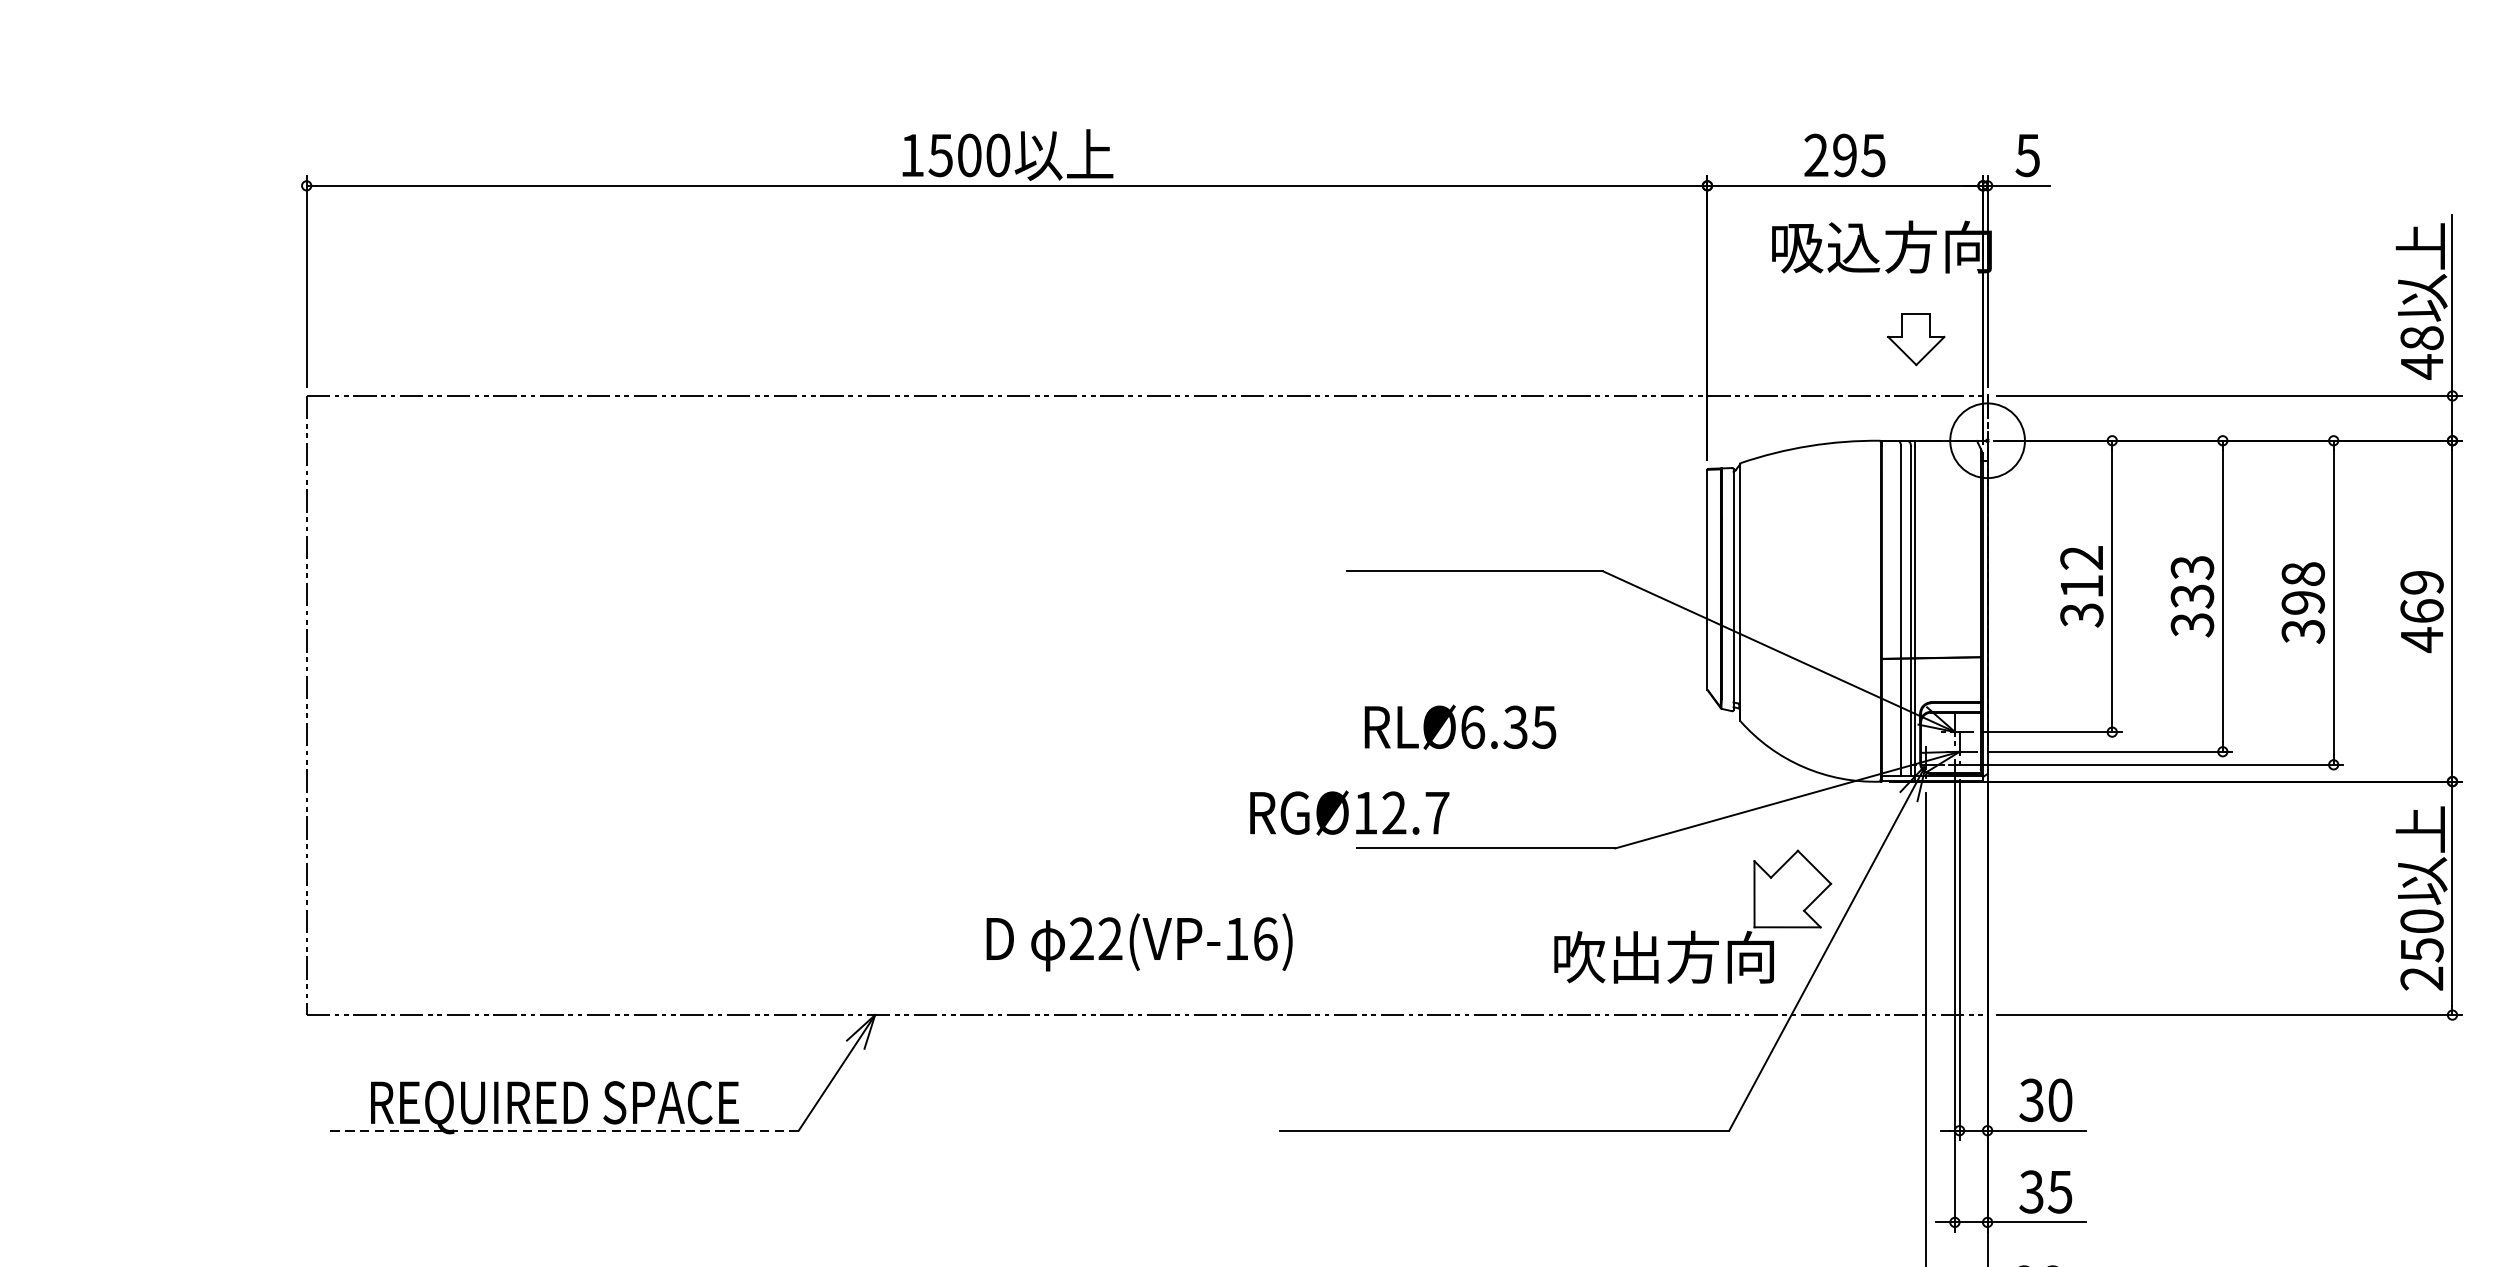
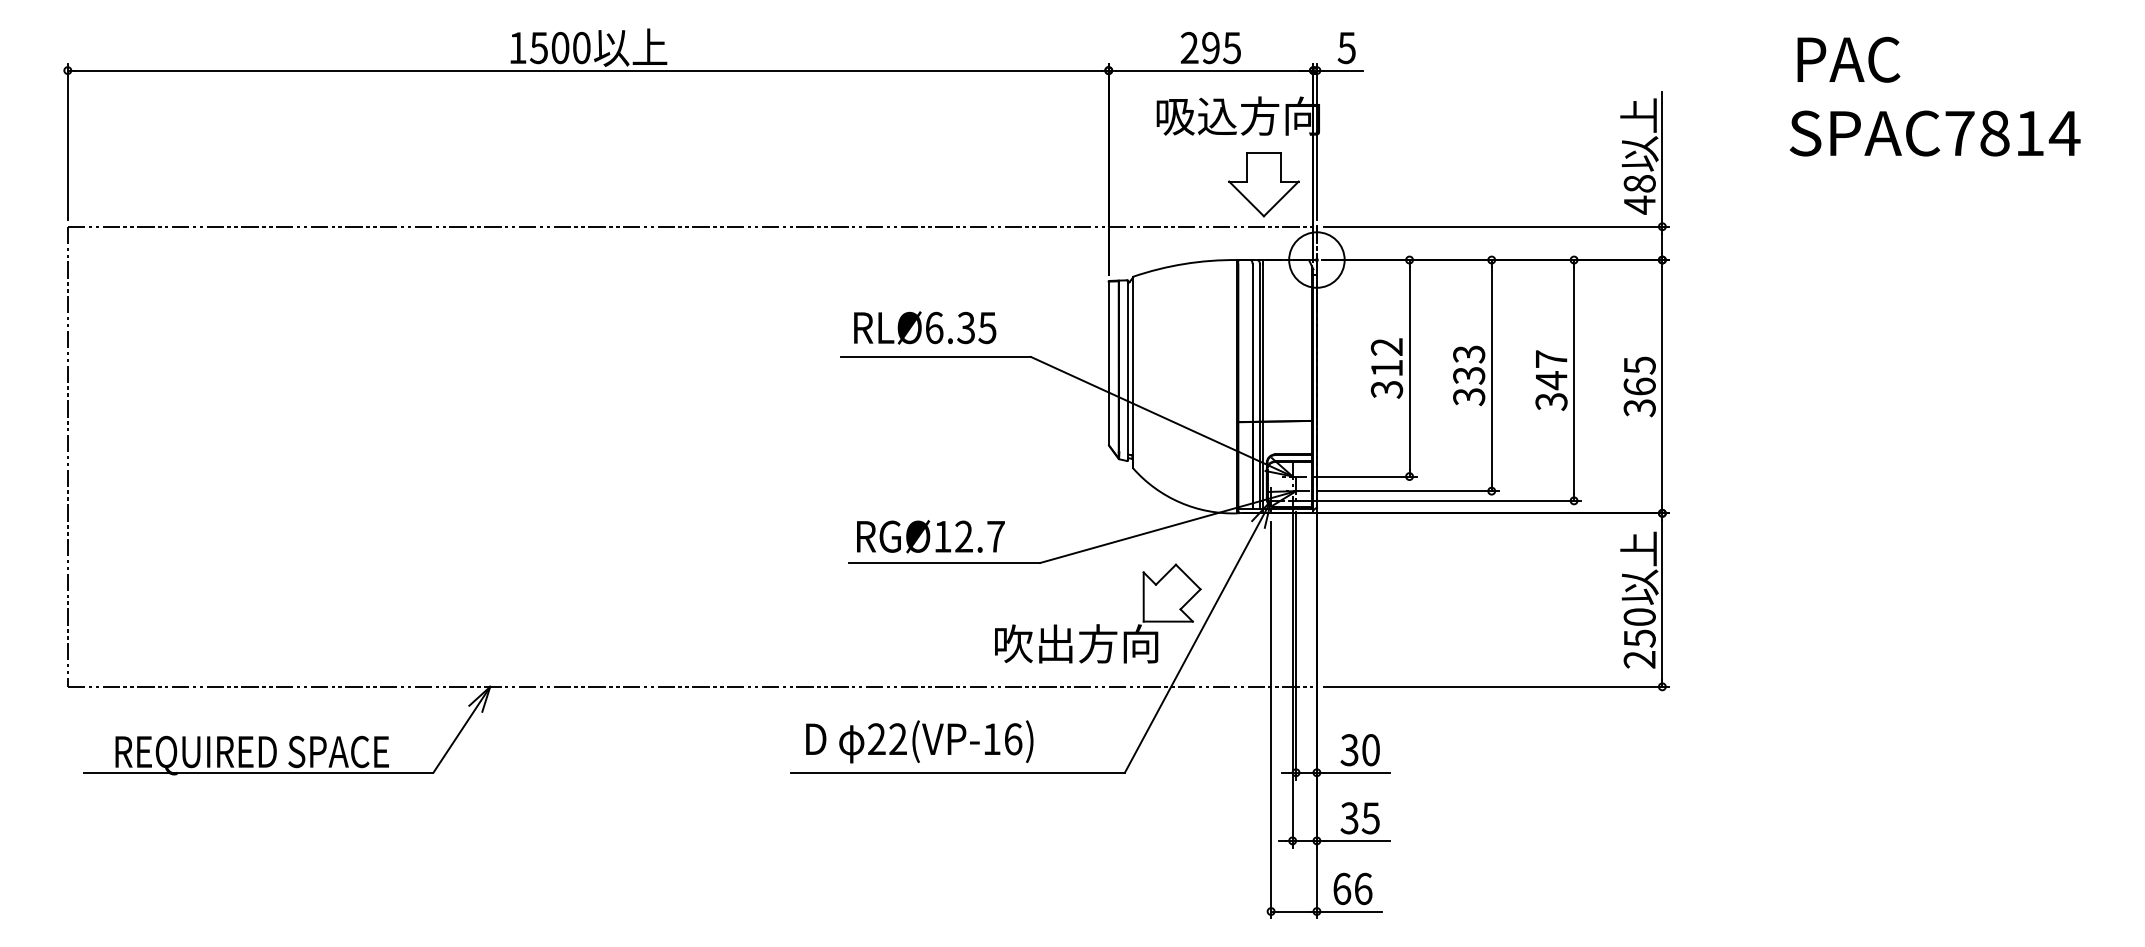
part: (1915, 339) -> (1263, 184), size x1.67
text: (2303, 589) -> (1551, 370), 398 -> 347
text: (2421, 610) -> (1639, 386), 469 -> 365
text: (1460, 726) -> (925, 327), moved
text: (1349, 812) -> (930, 536), moved
text: (1139, 941) -> (919, 741), moved
line: (563, 1130) -> (258, 772), dashed -> solid

